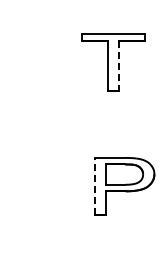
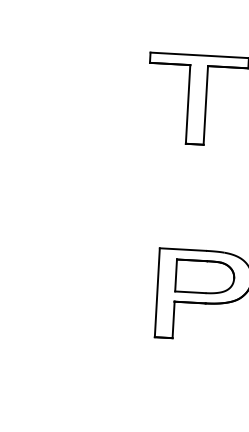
line: (118, 66) -> (204, 106), dashed -> solid
line: (94, 185) -> (156, 291), dashed -> solid

